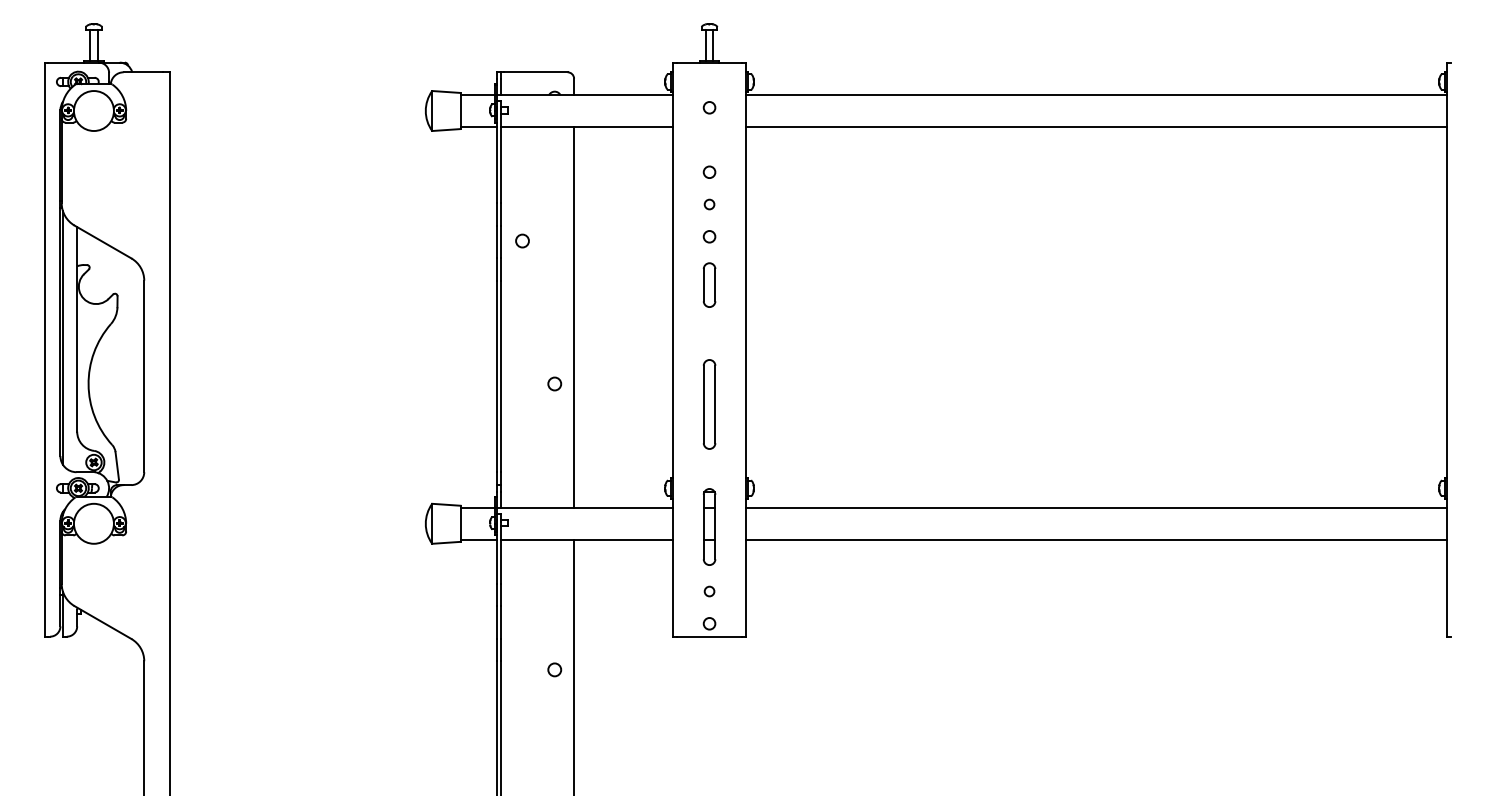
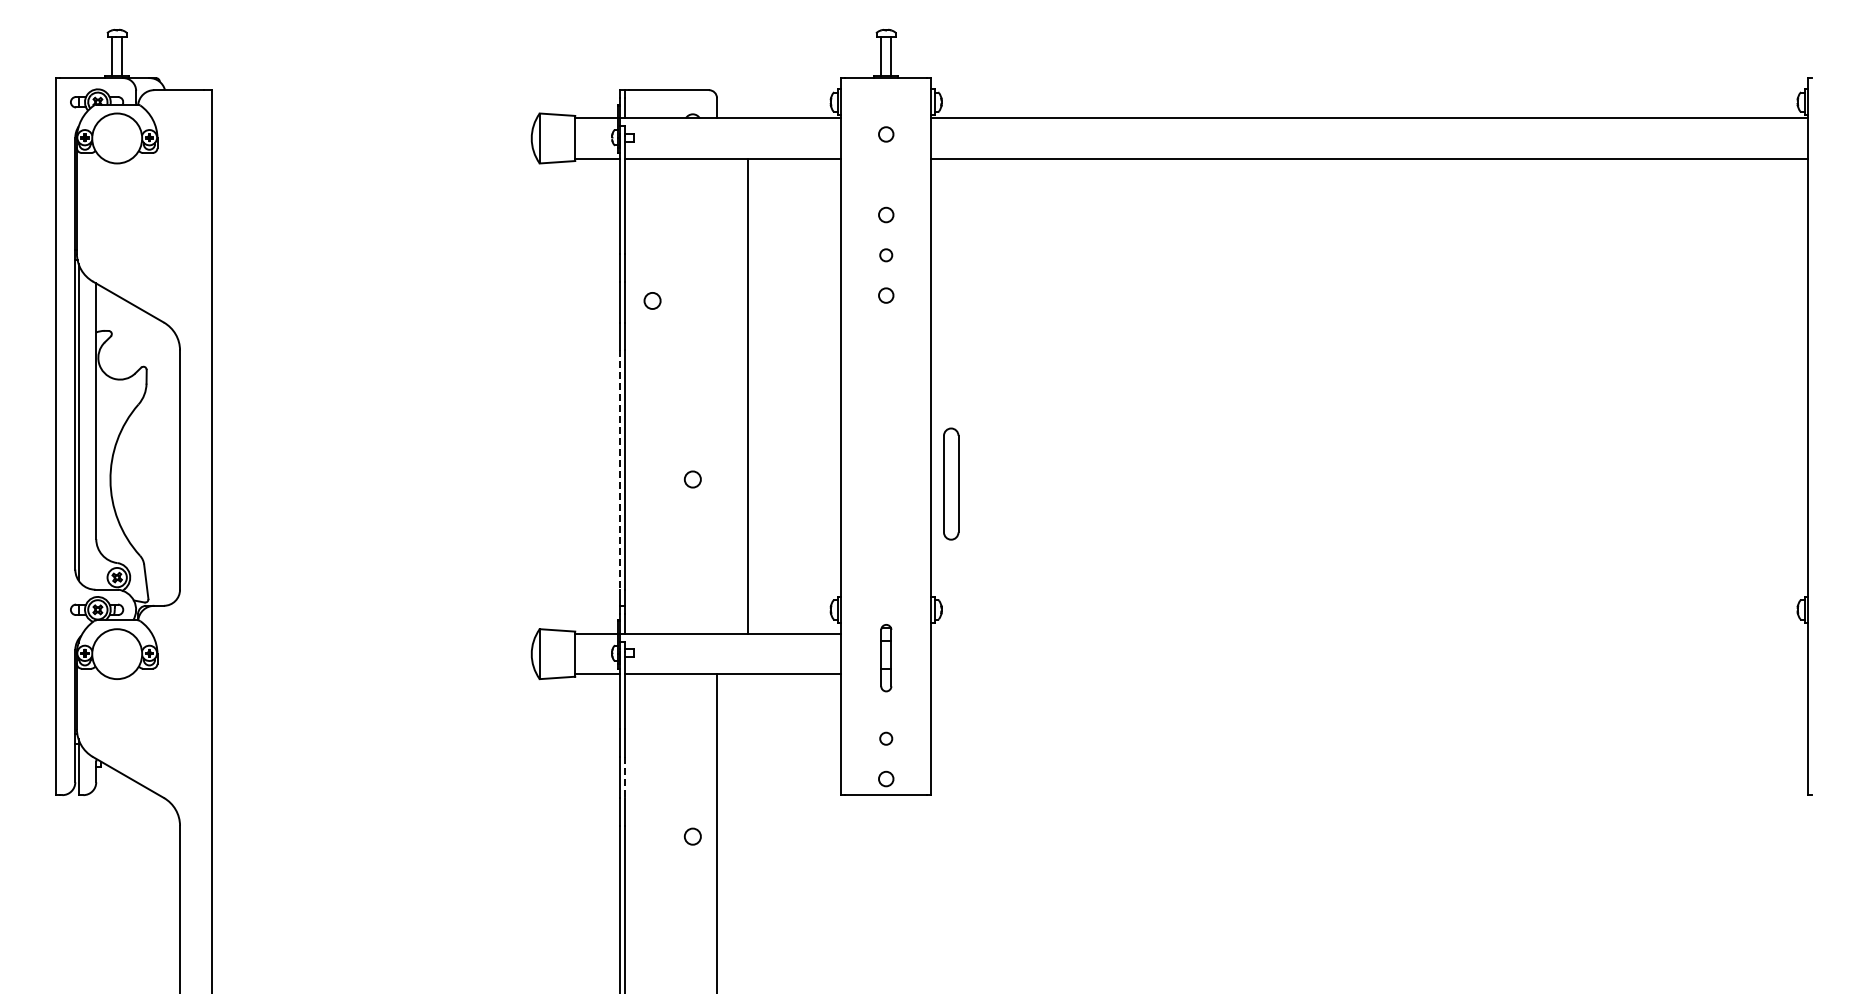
part: (709, 284) -> (886, 355), removed
line: (574, 317) -> (748, 396), moved
line: (496, 376) -> (620, 470), solid -> dashed
part: (709, 404) -> (951, 483), moved
line: (1096, 508) -> (1369, 634), removed
part: (709, 526) -> (886, 657), size x0.7
line: (1096, 540) -> (1369, 674), removed
line: (500, 622) -> (625, 777), solid -> dashed

